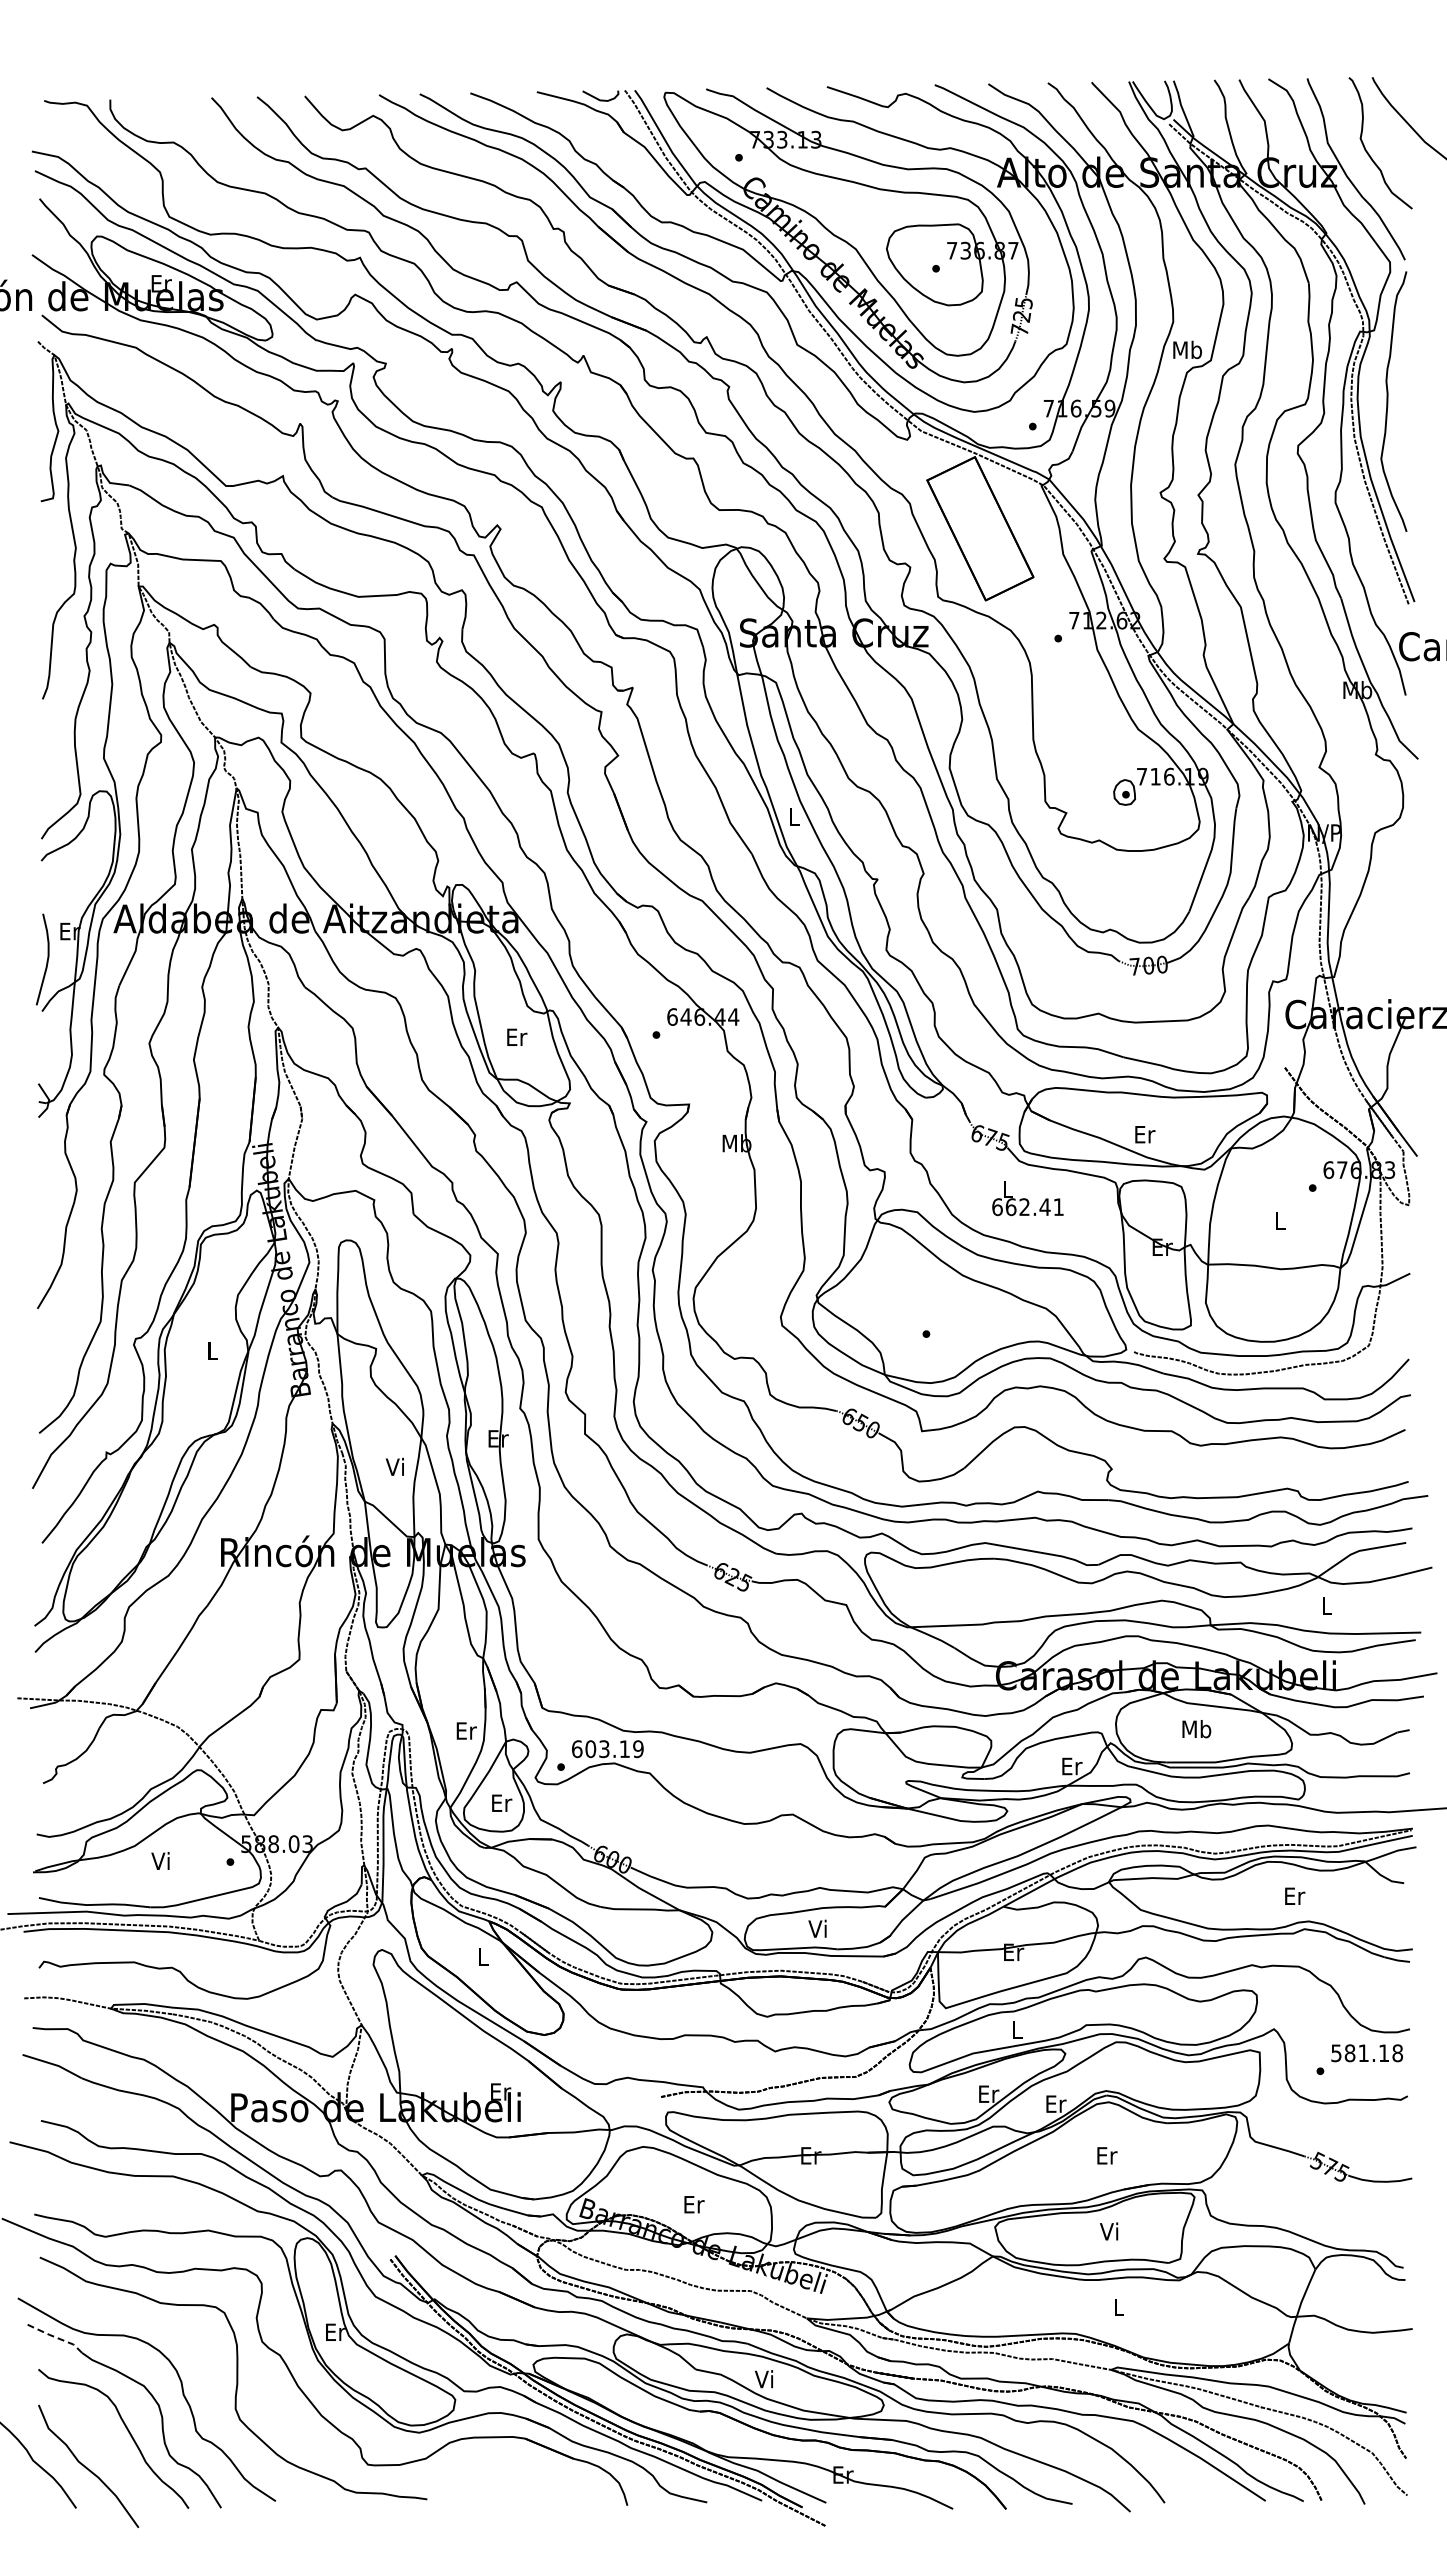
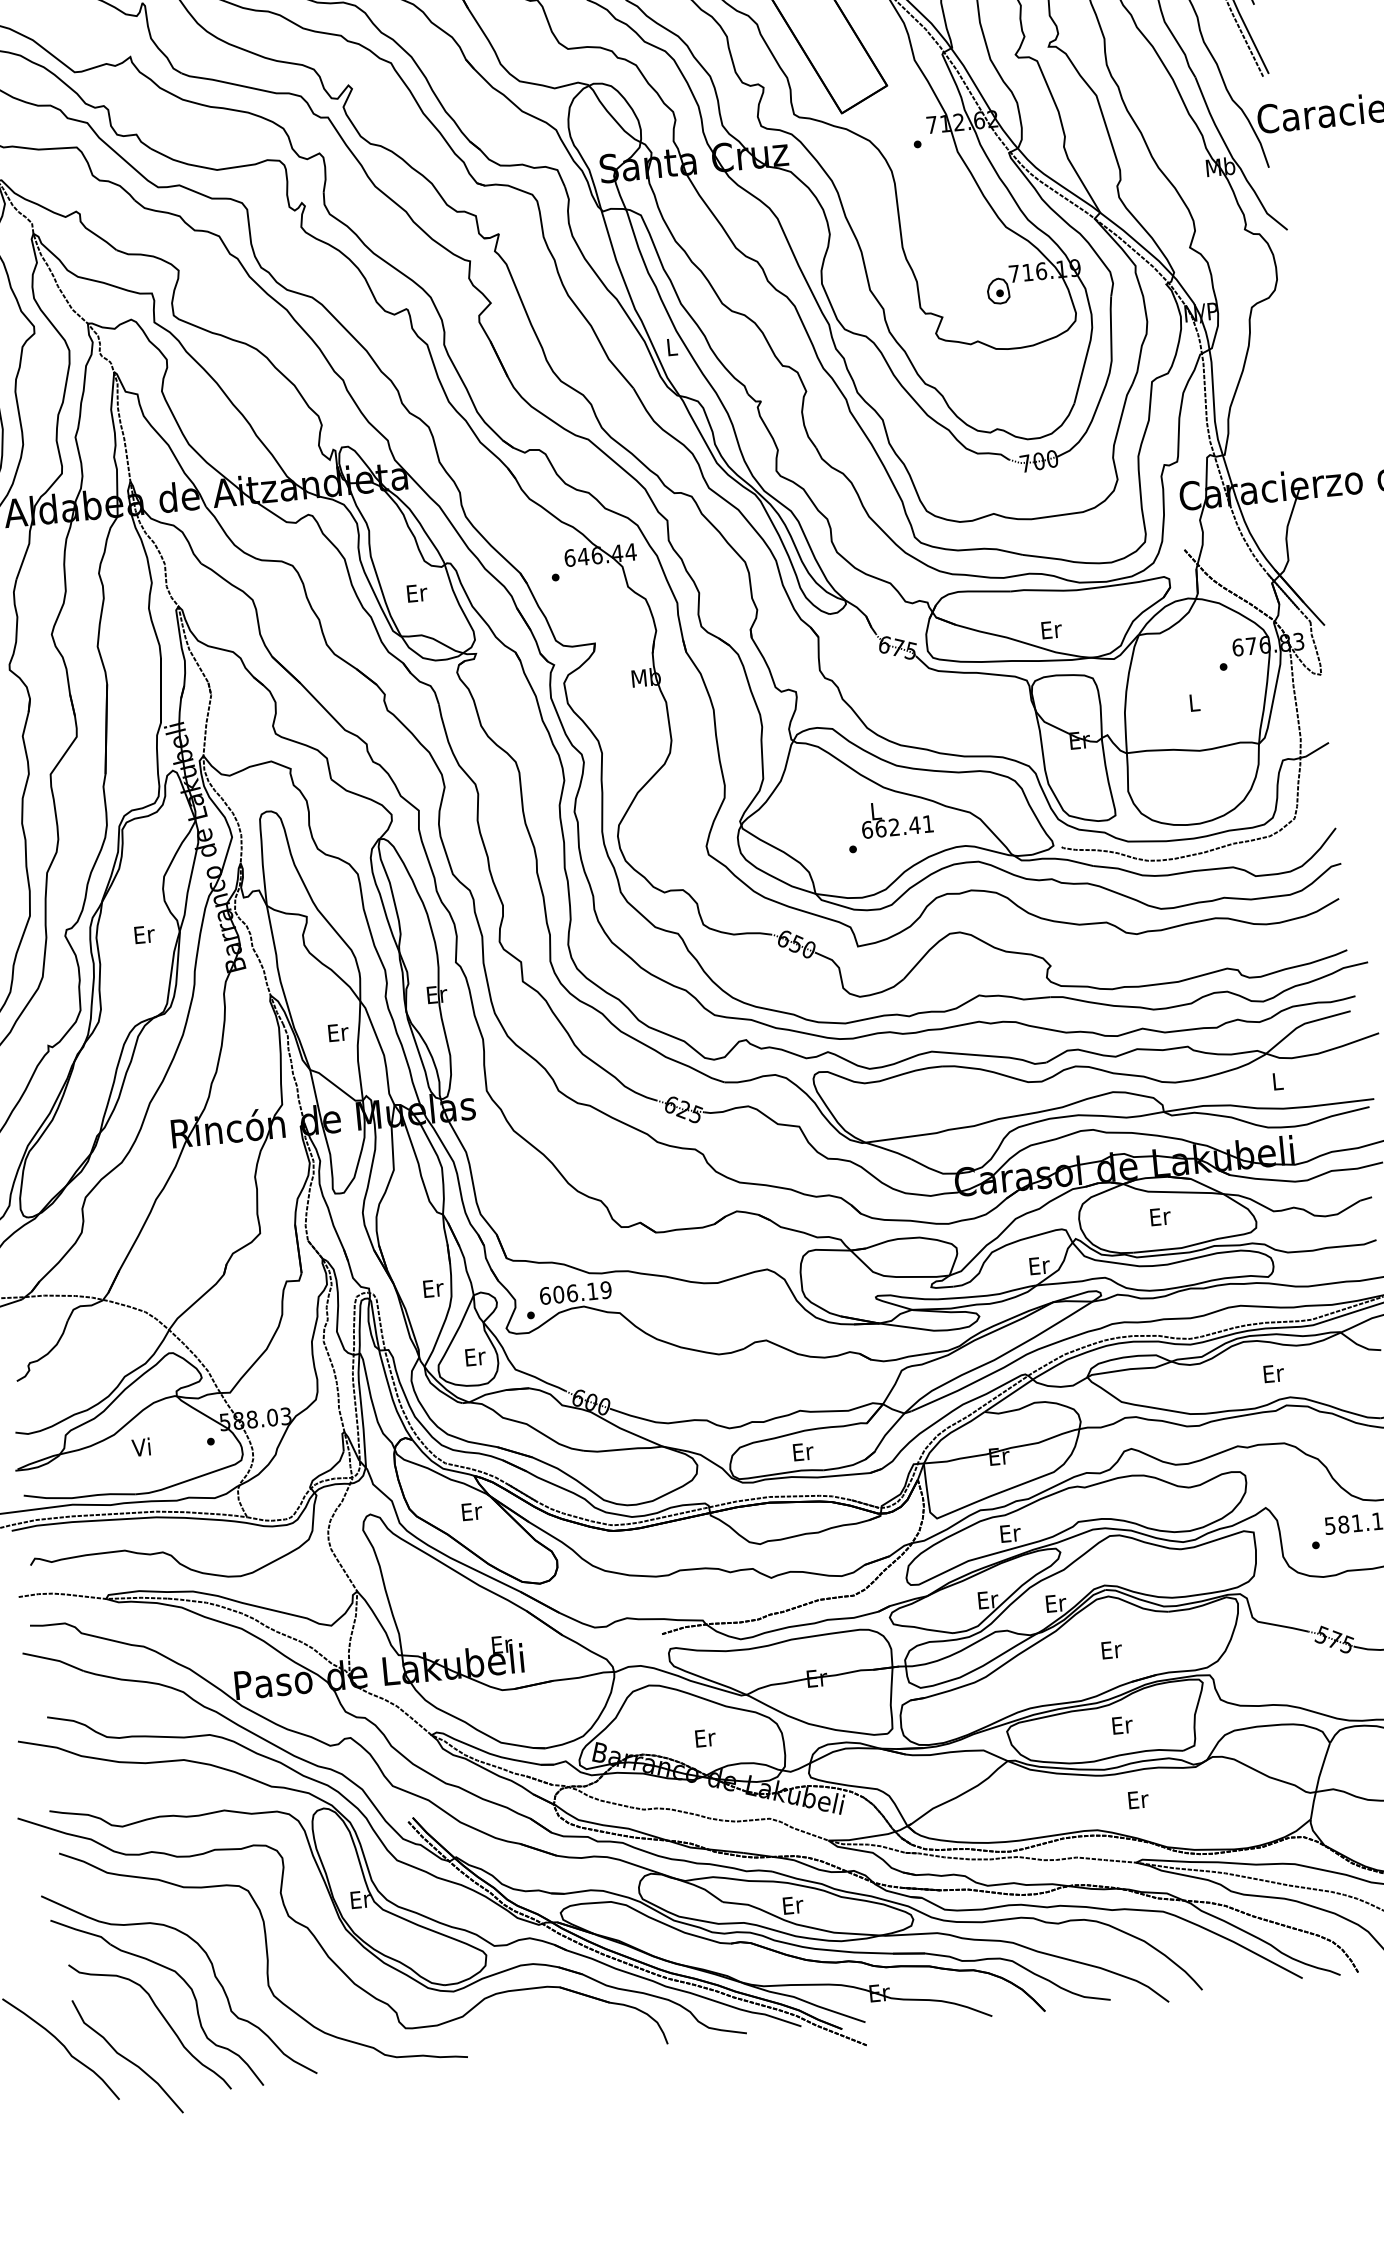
text: (1027, 1198) -> (896, 818), moved
text: (213, 1350) -> (145, 934), L -> Er
text: (395, 1466) -> (337, 1032), Vi -> Er
text: (1196, 1729) -> (1159, 1217), Mb -> Er
text: (604, 1749) -> (572, 1293), 603.19 -> 606.19
text: (818, 1928) -> (802, 1451), Vi -> Er
text: (483, 1956) -> (471, 1511), L -> Er
text: (1017, 2029) -> (1010, 1532), L -> Er
text: (1110, 2231) -> (1122, 1724), Vi -> Er
text: (1119, 2307) -> (1138, 1799), L -> Er
line: (54, 2336) -> (81, 1930), dashed -> solid
text: (764, 2379) -> (792, 1905), Vi -> Er

